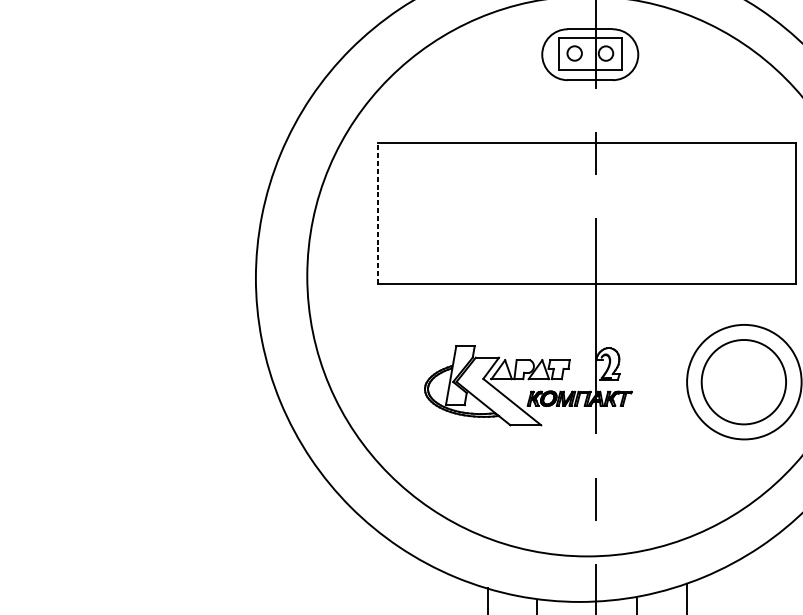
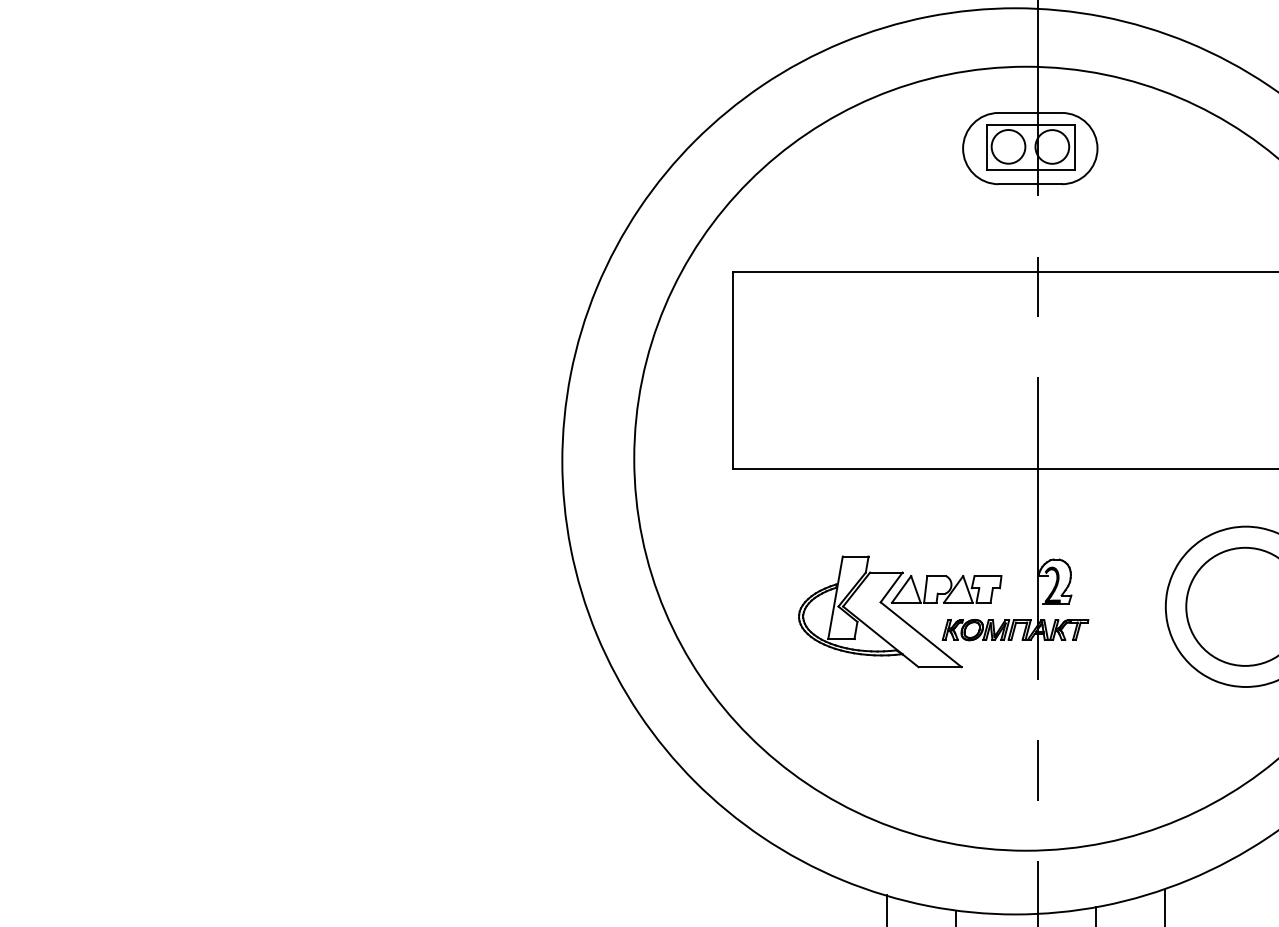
circle: (574, 53) -> (1008, 146), size x1.67
circle: (606, 53) -> (1052, 146), size x1.67
line: (377, 213) -> (732, 370), dashed -> solid

